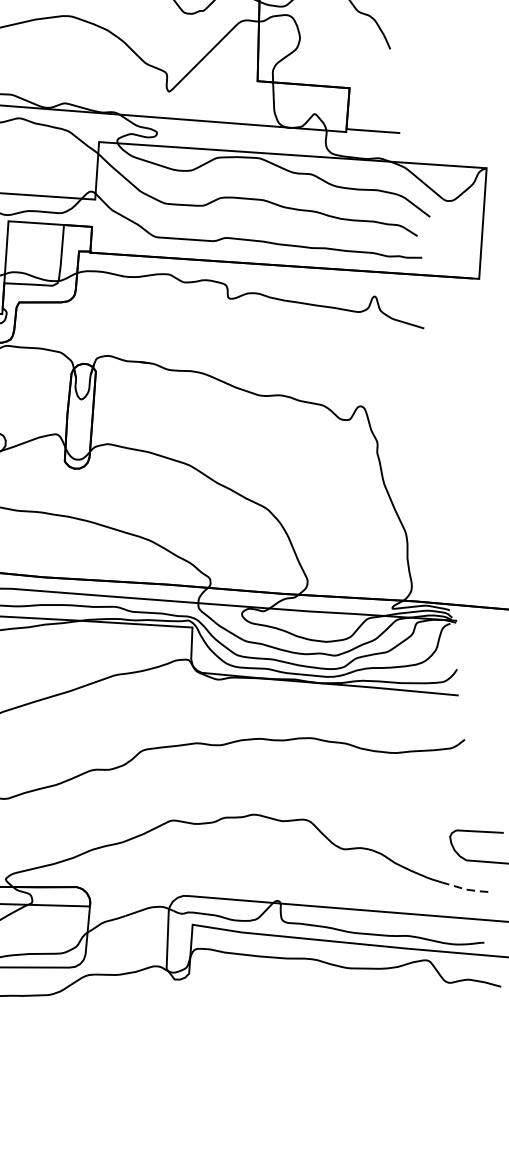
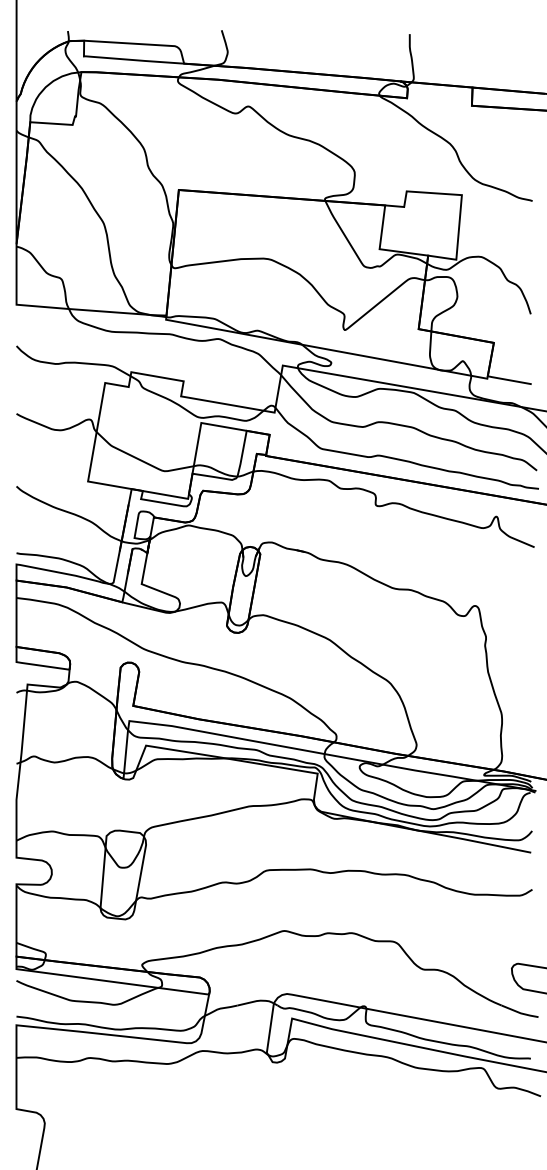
line: (466, 889) -> (520, 1013), dashed -> solid

